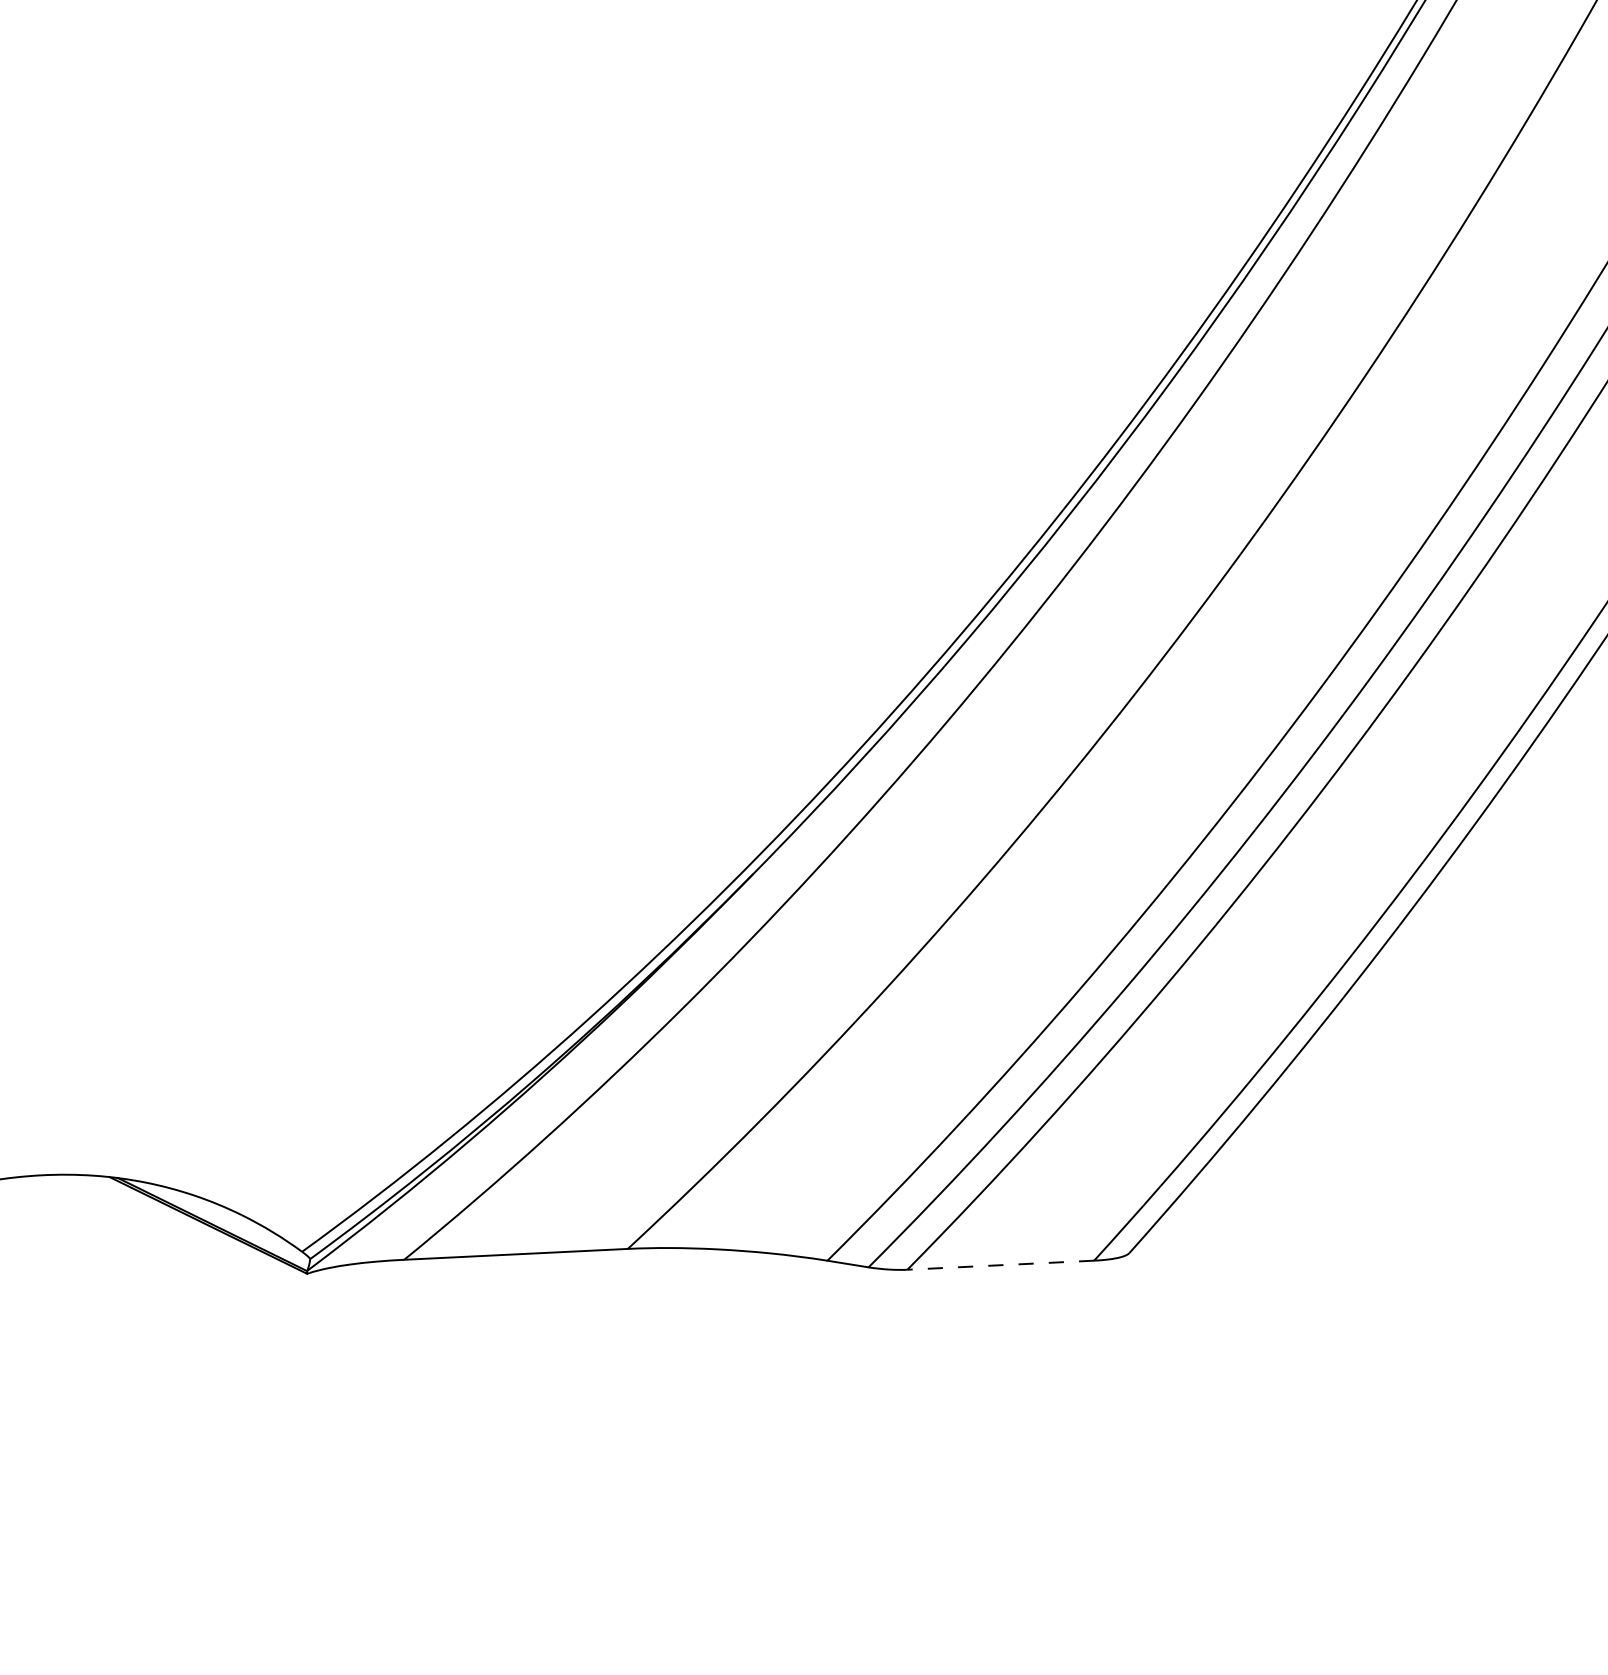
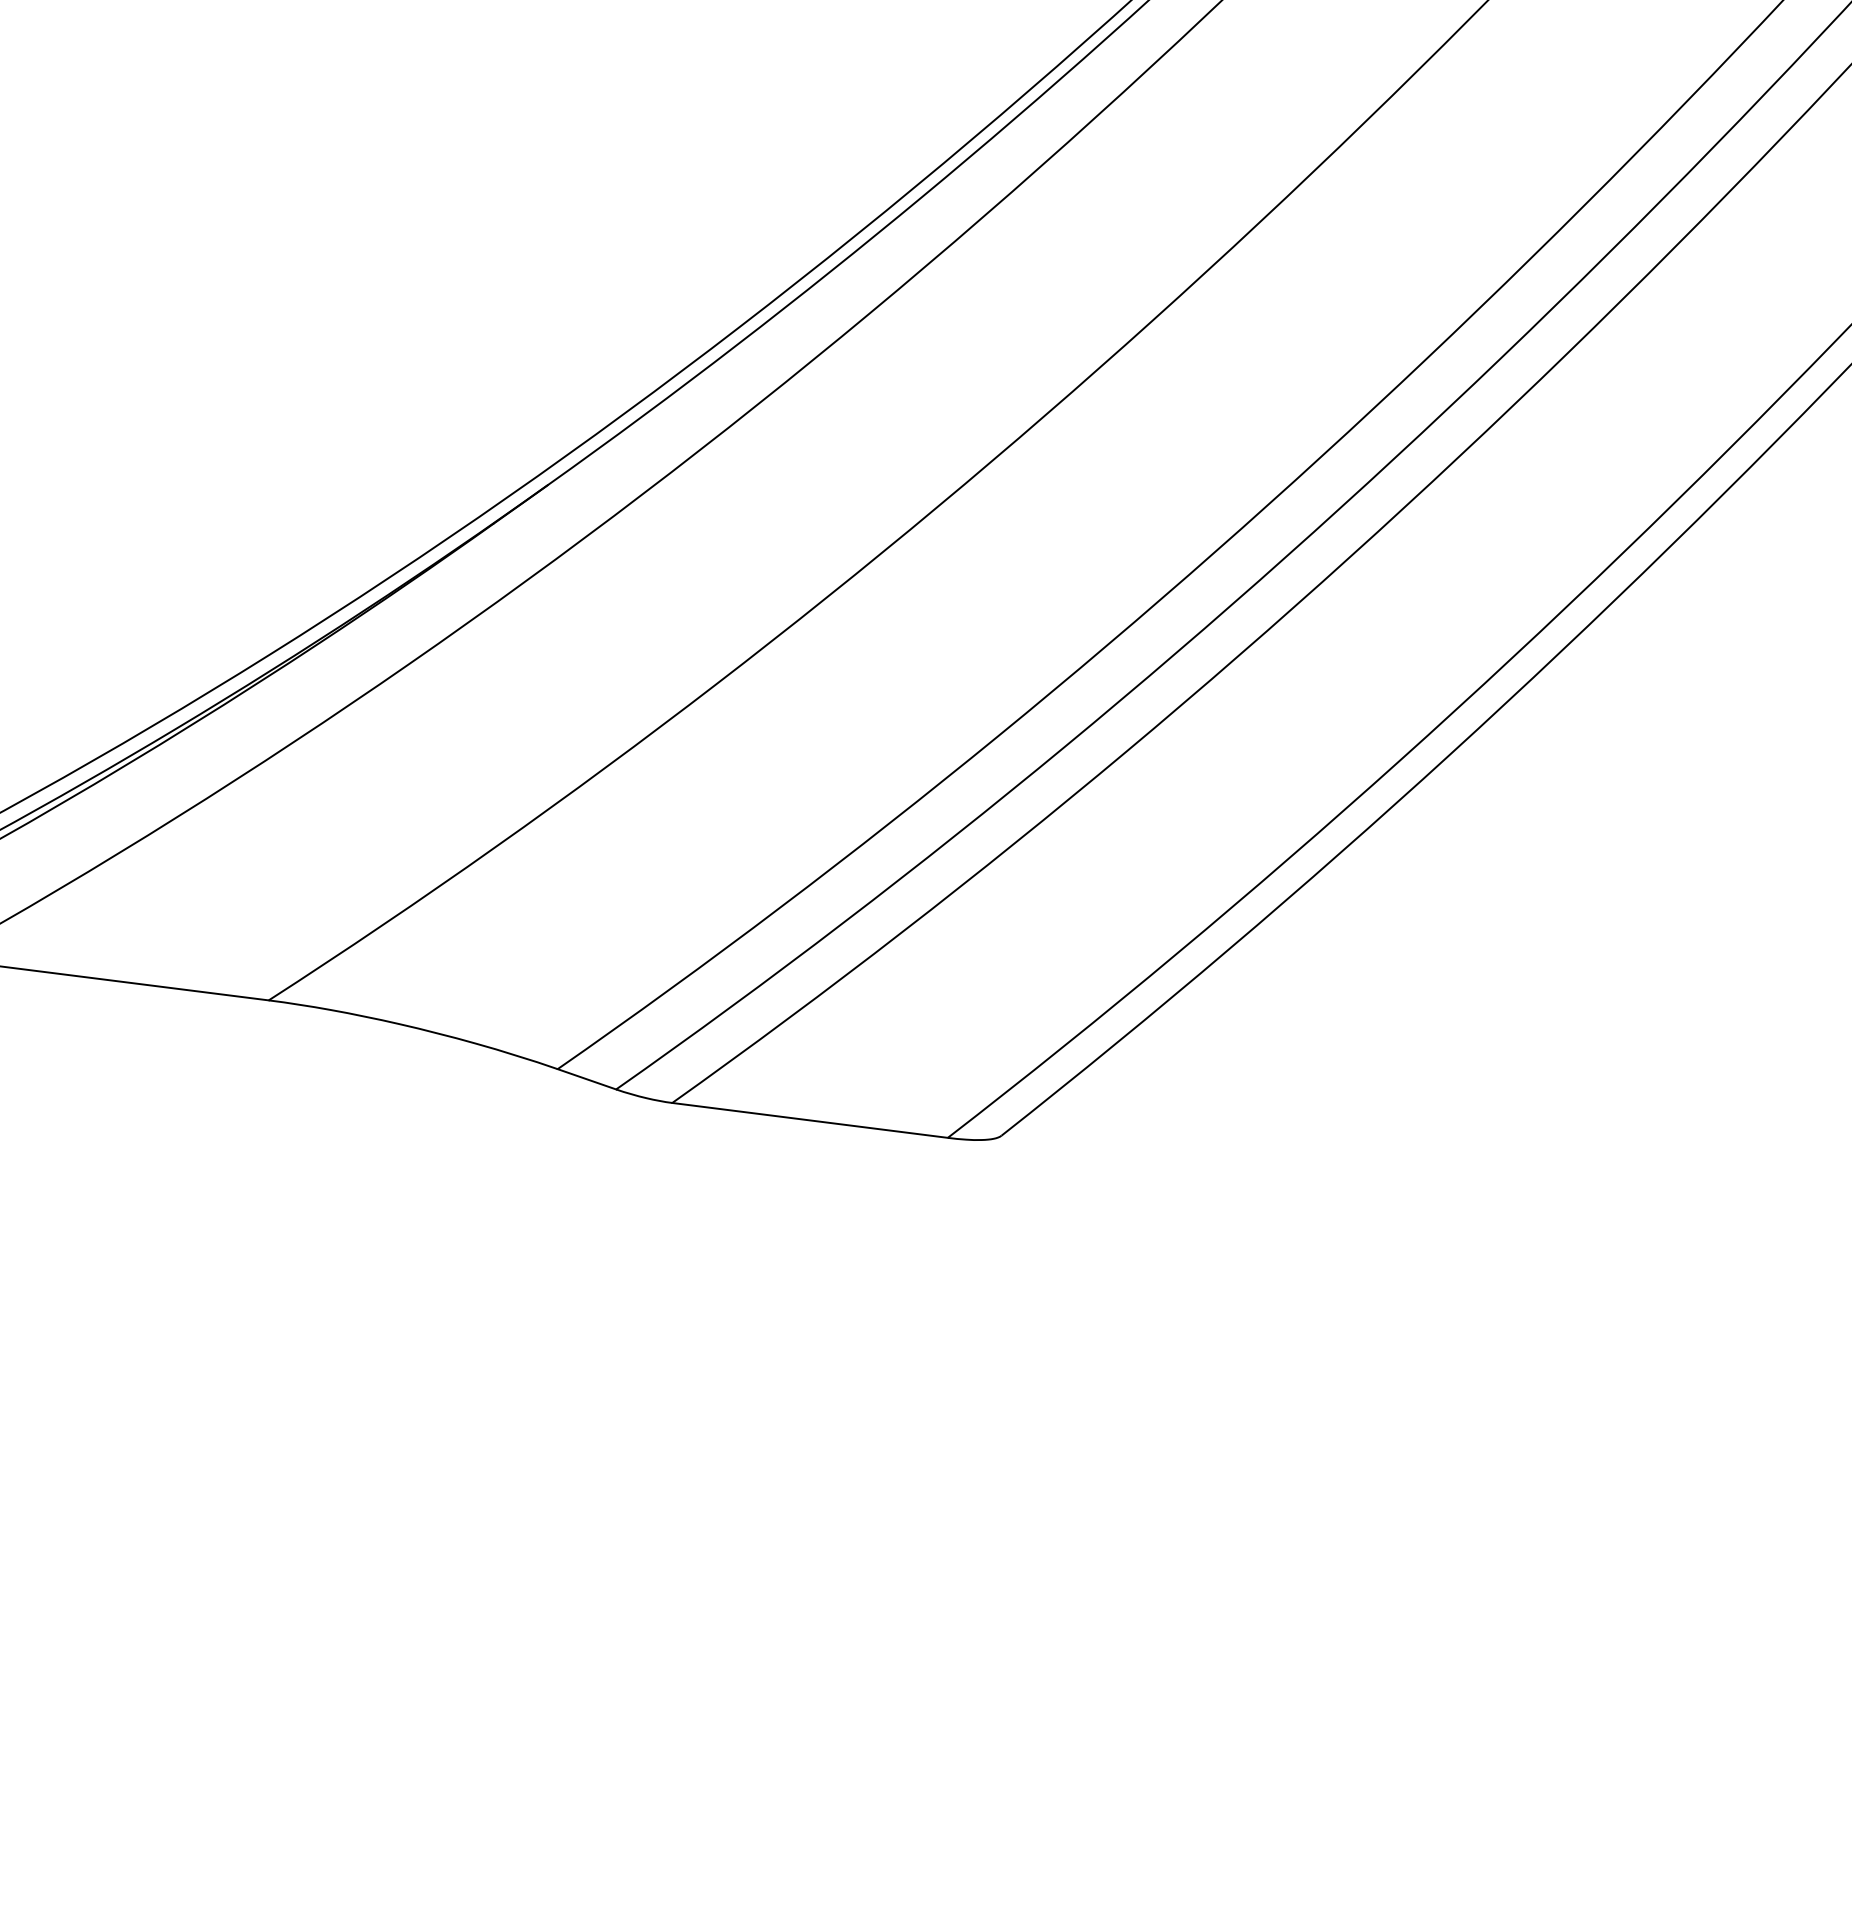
line: (1000, 1265) -> (809, 1120), dashed -> solid

